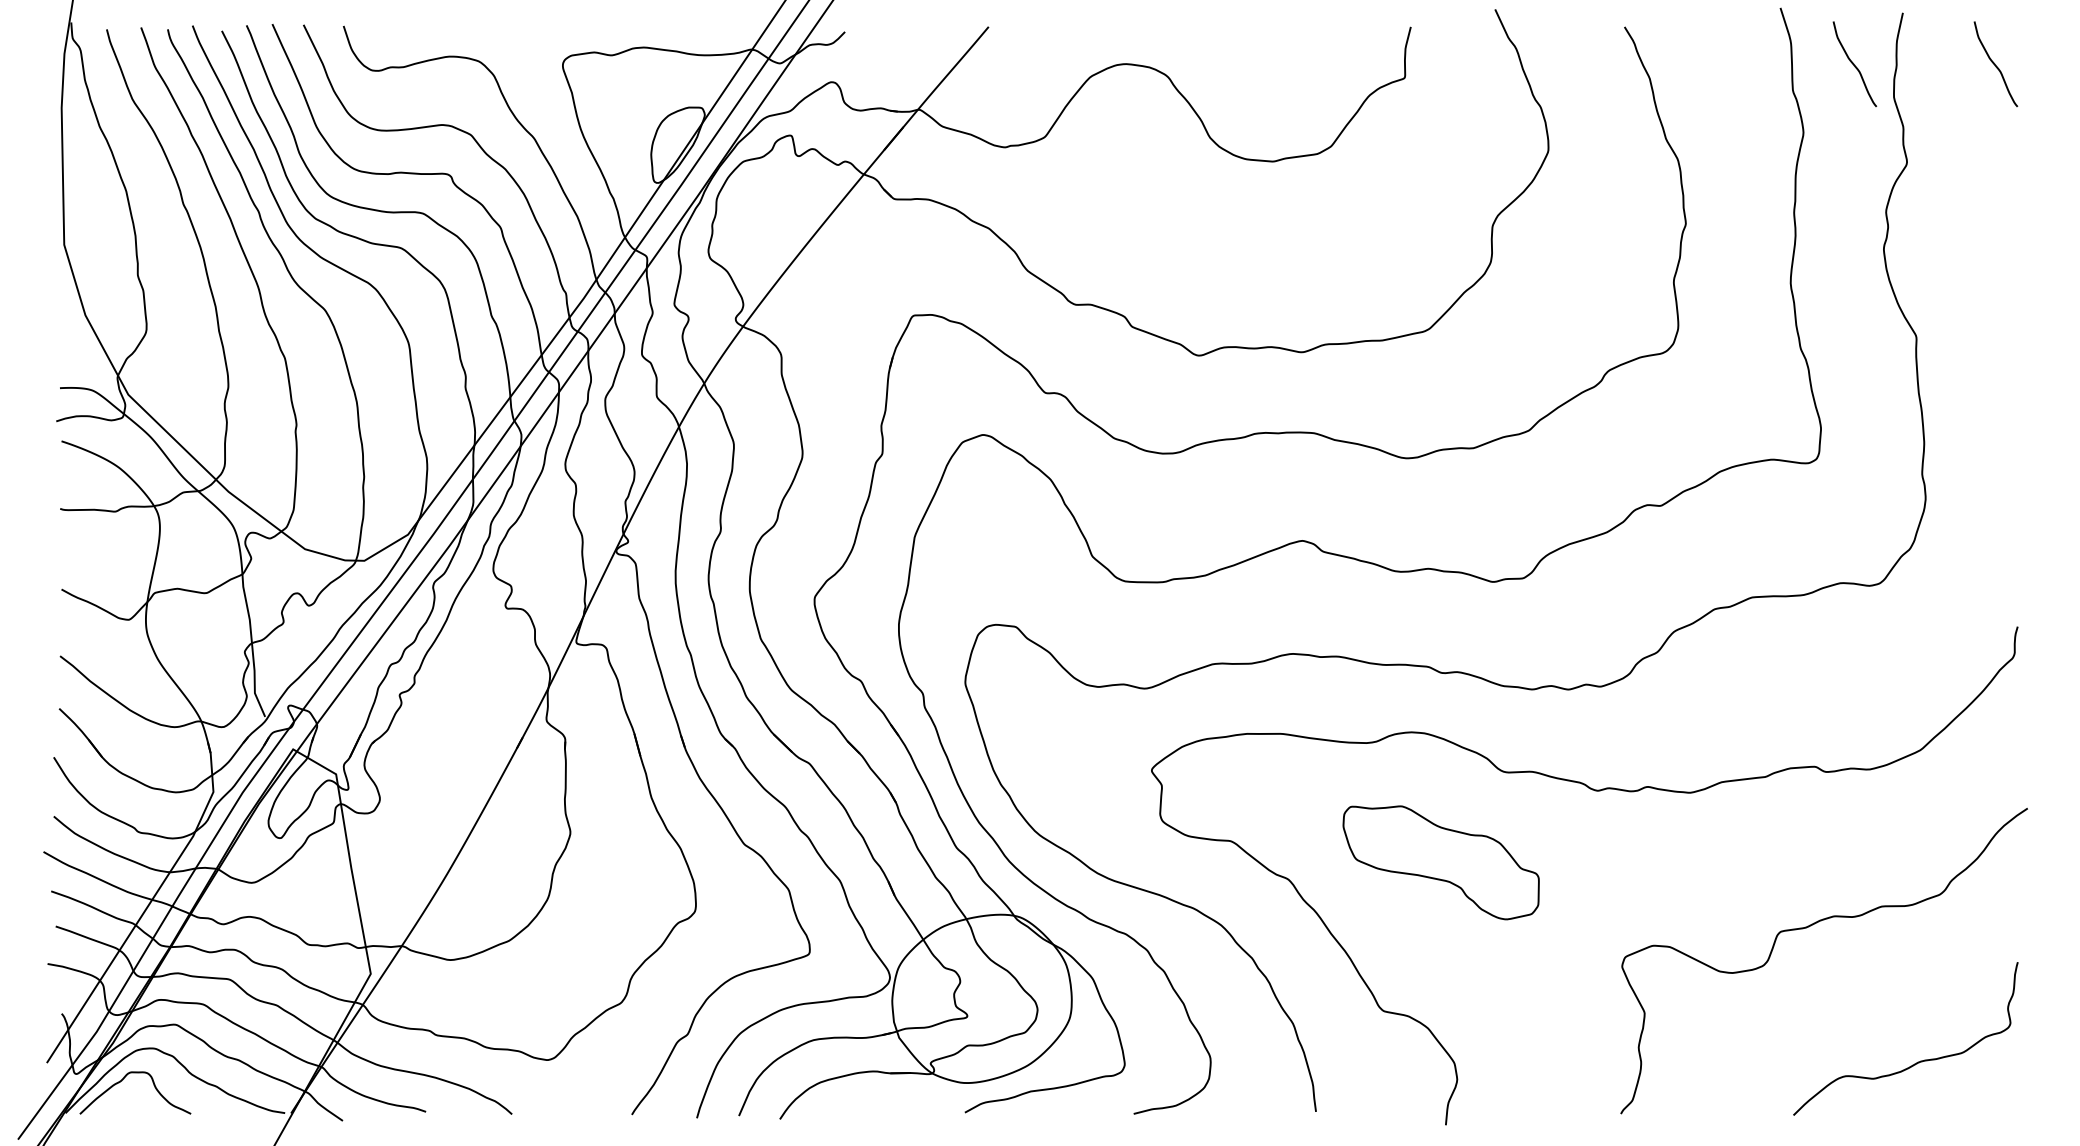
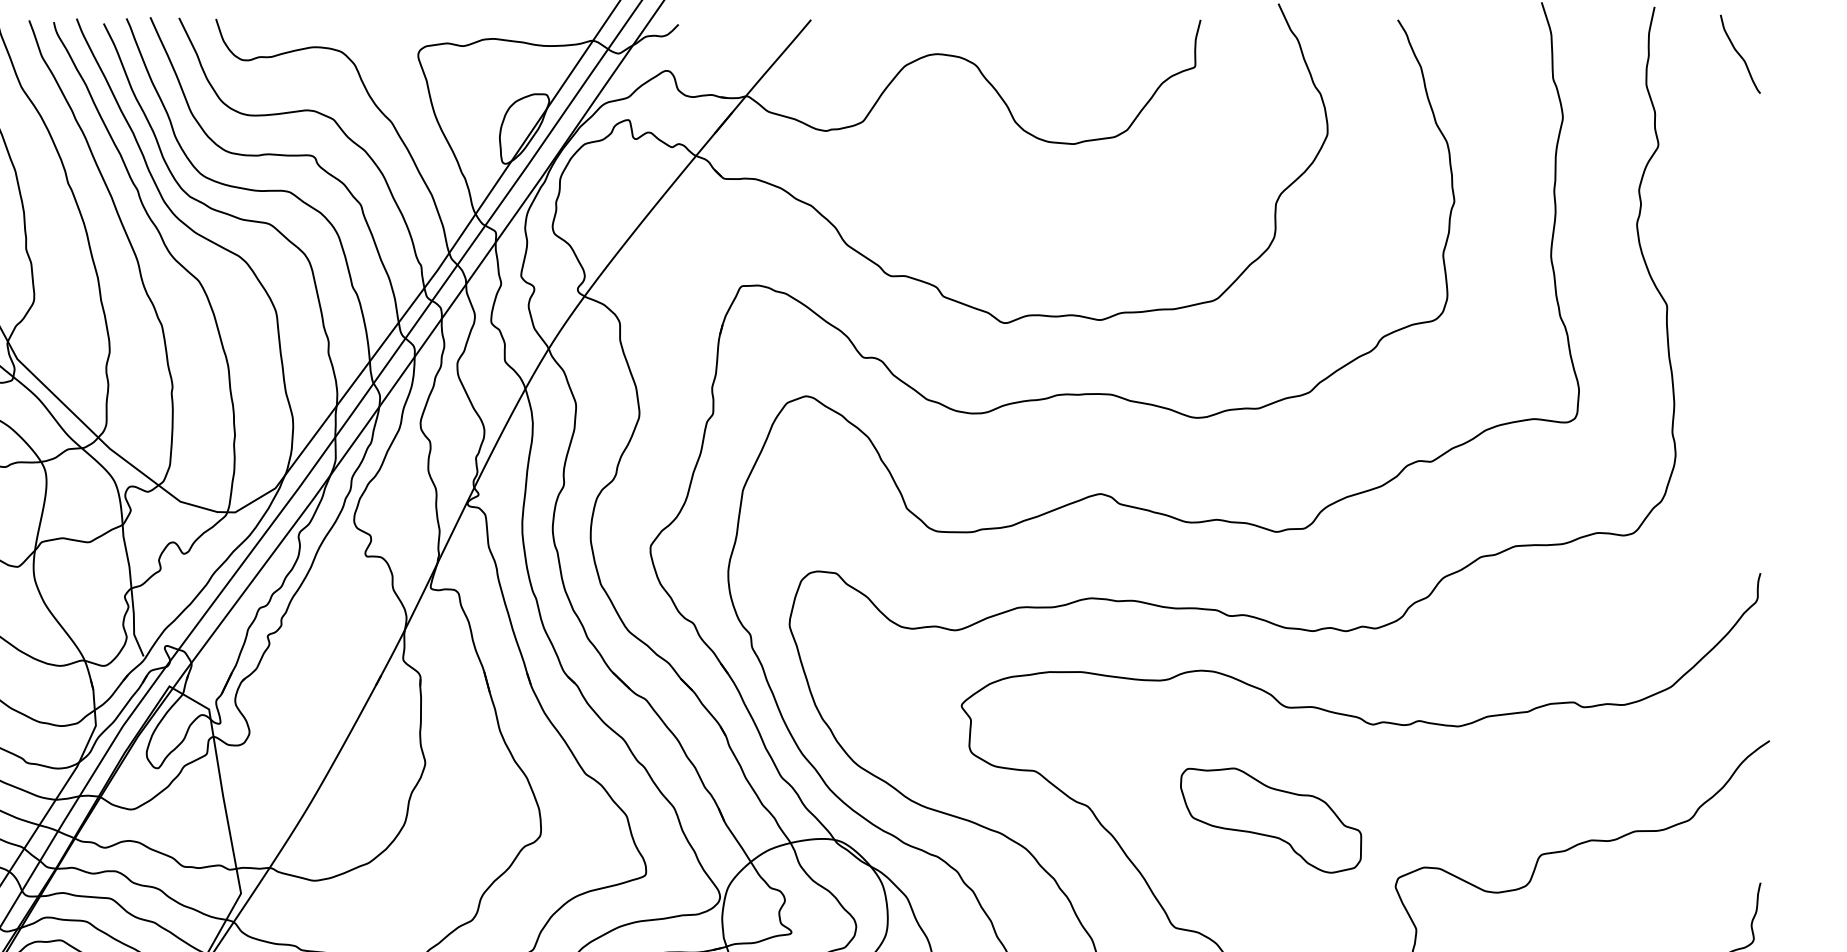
curve: (1854, 63) -> (1609, 53), removed
part: (1440, 862) -> (1270, 820), moved

